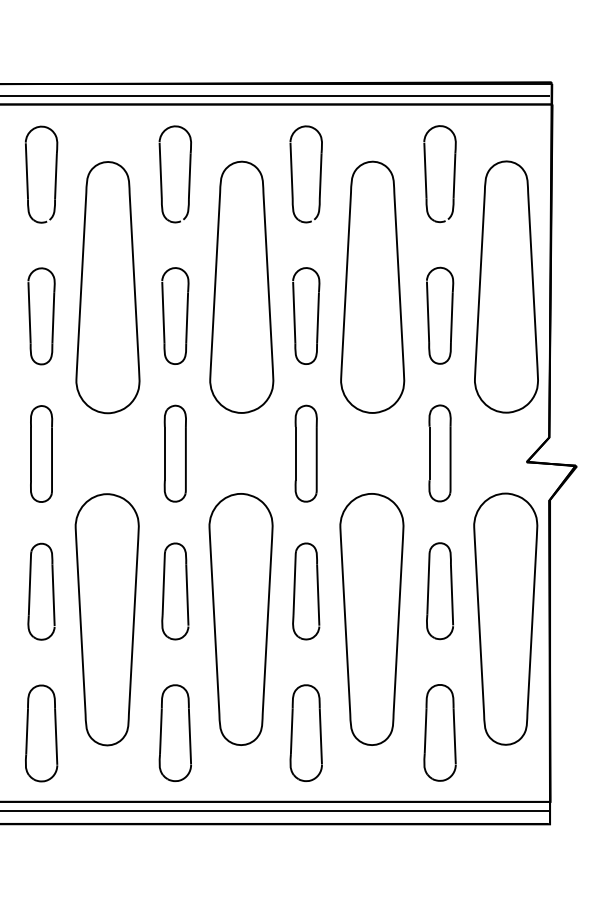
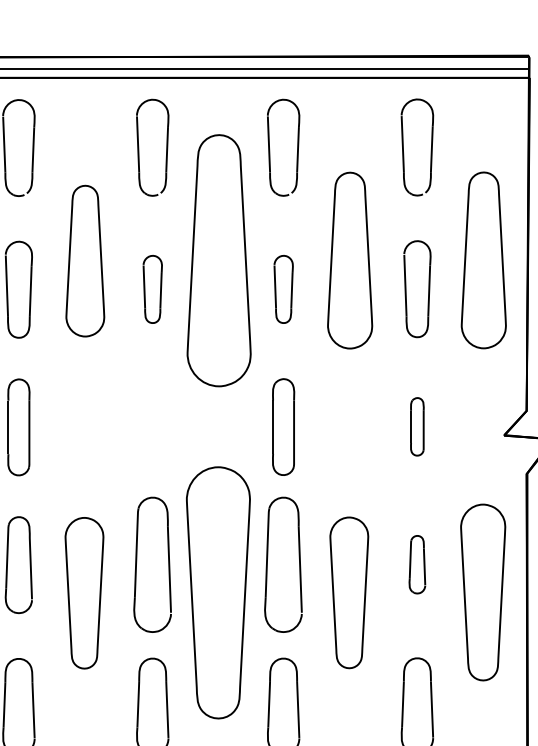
part: (372, 286) -> (349, 259), size x0.7
part: (506, 286) -> (483, 259), size x0.7
part: (107, 287) -> (84, 260), size x0.6
part: (175, 315) -> (152, 288), size x0.7
part: (306, 315) -> (283, 288), size x0.7
part: (174, 453) -> (151, 426), removed
part: (439, 453) -> (416, 426), size x0.6
part: (175, 591) -> (152, 564), size x1.4
part: (306, 591) -> (283, 564), size x1.4
part: (439, 591) -> (416, 564), size x0.6
part: (505, 618) -> (482, 591), size x0.7
part: (106, 619) -> (83, 592), size x0.6
part: (371, 619) -> (348, 592), size x0.6

